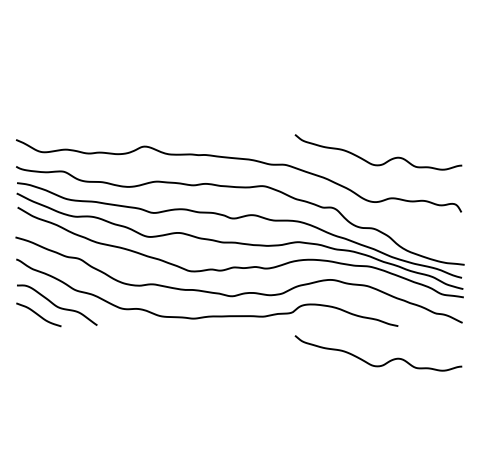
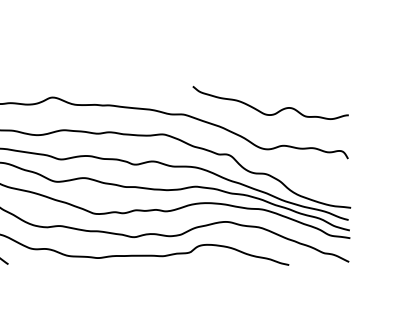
curve: (385, 362) -> (277, 298), removed

